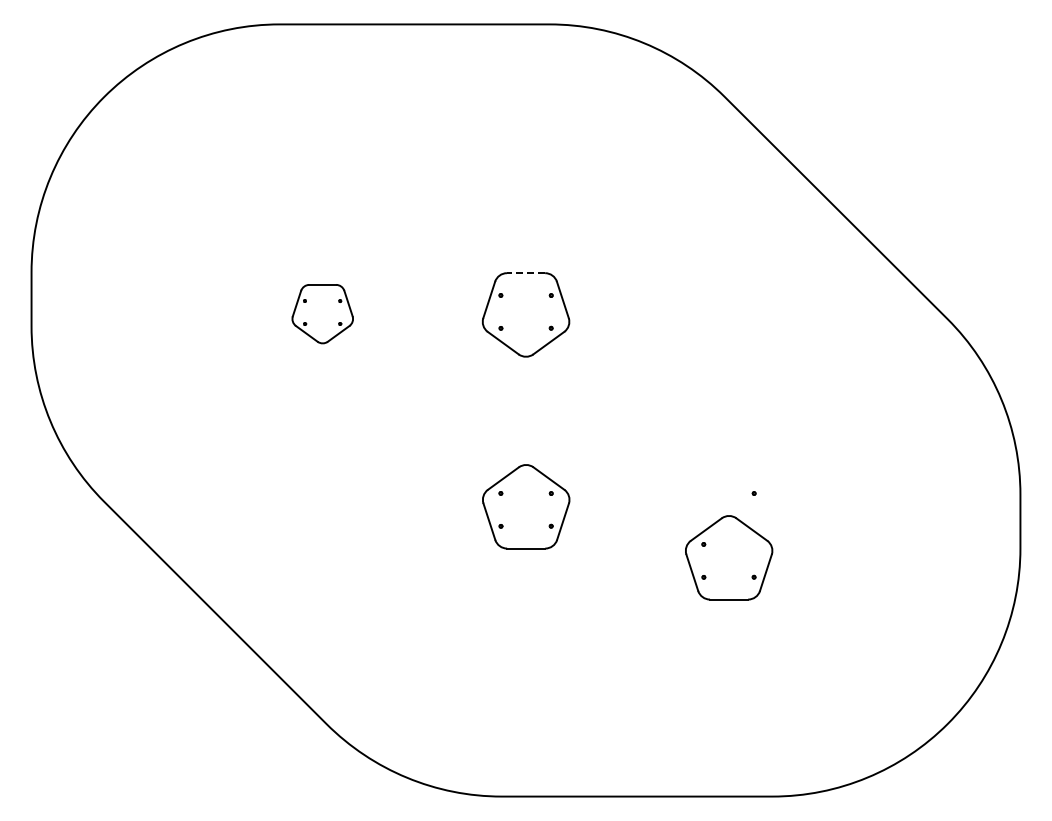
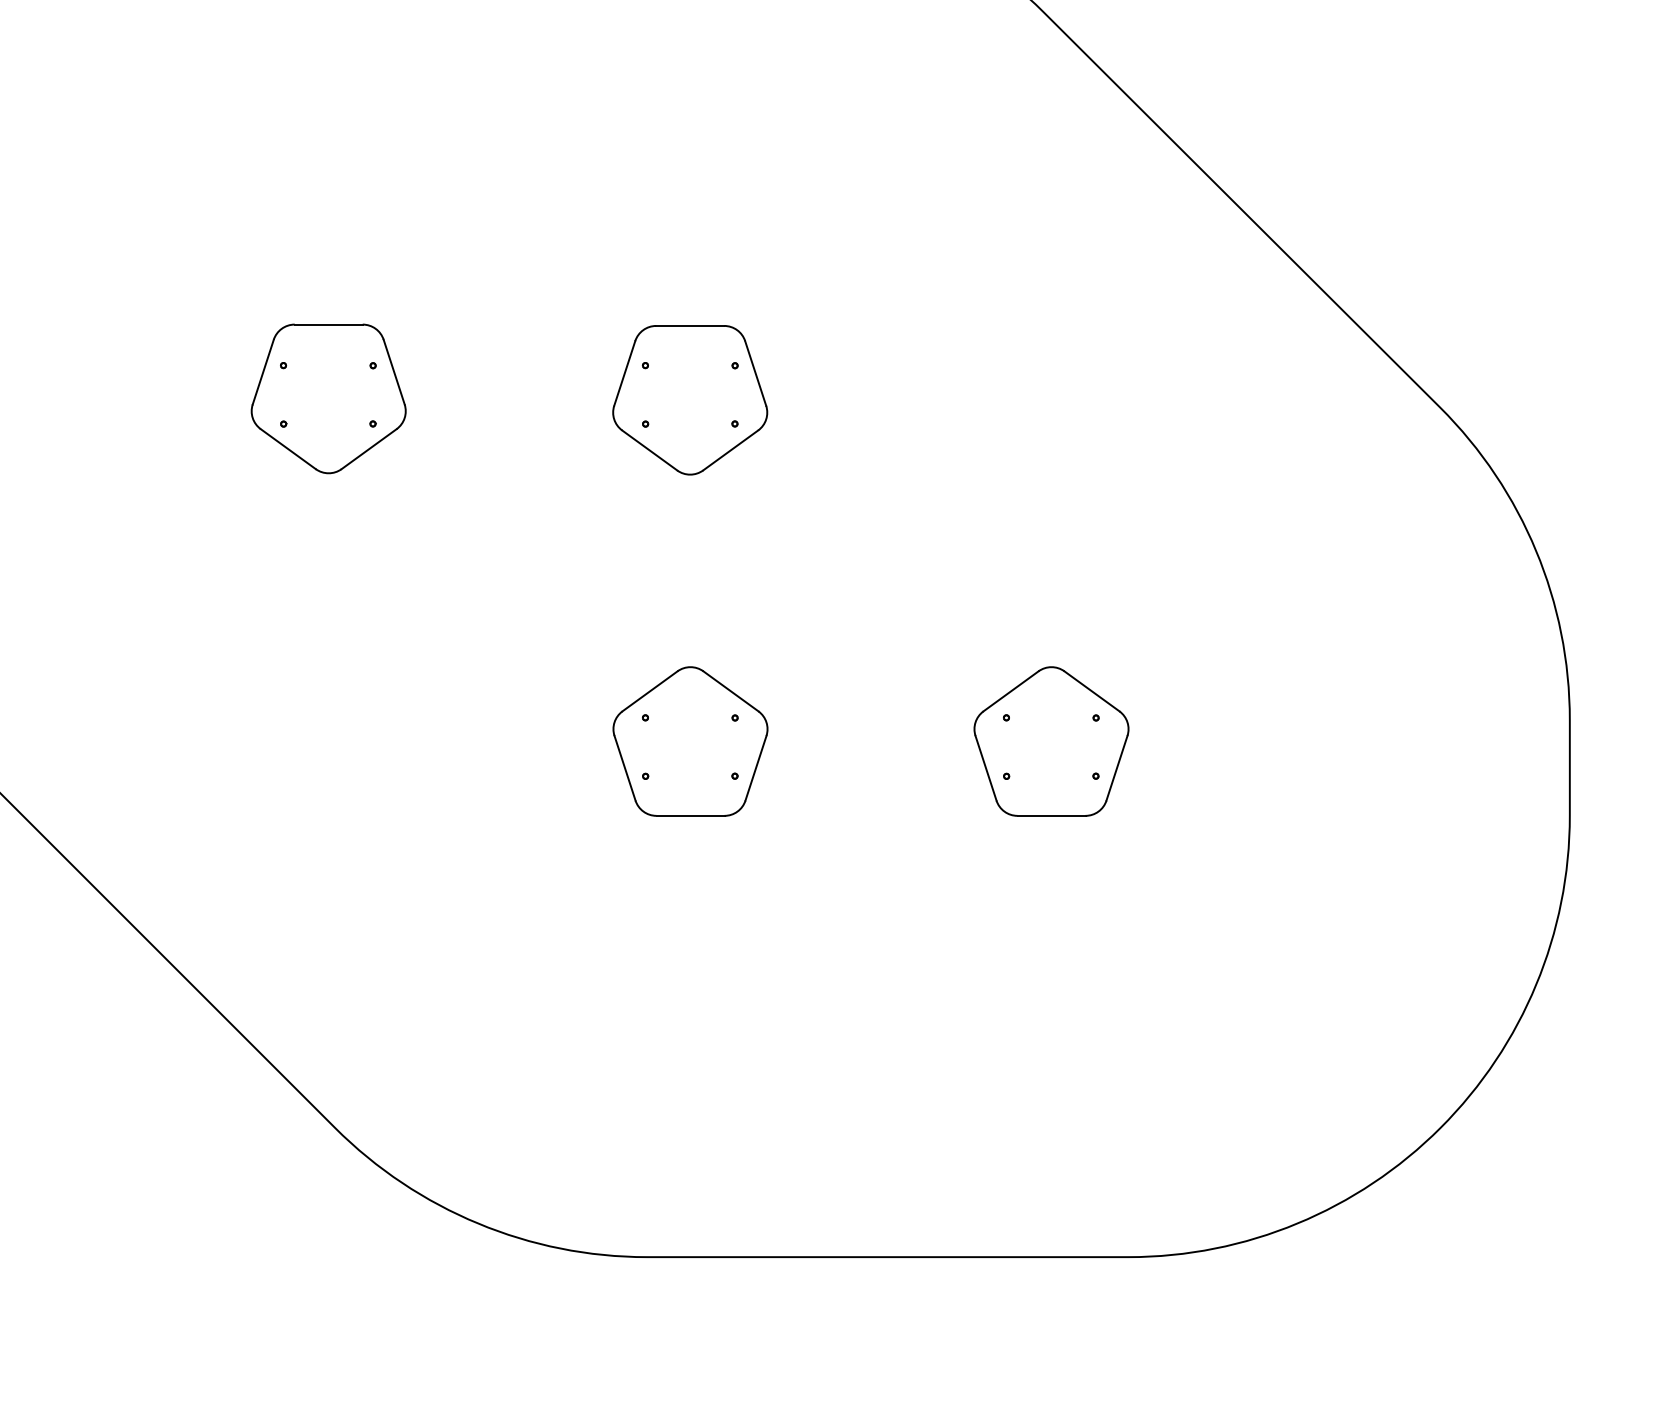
line: (525, 273) -> (689, 326), dashed -> solid
part: (322, 313) -> (328, 397), size x1.43
part: (729, 557) -> (1052, 741), moved

